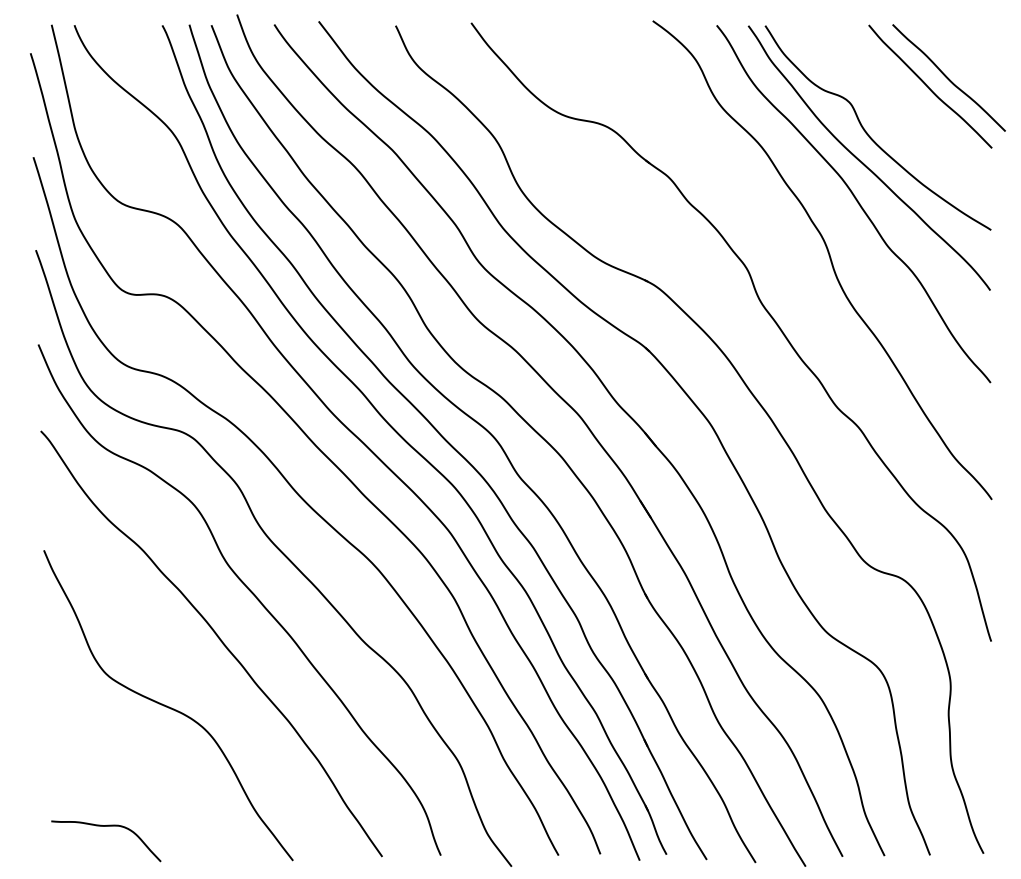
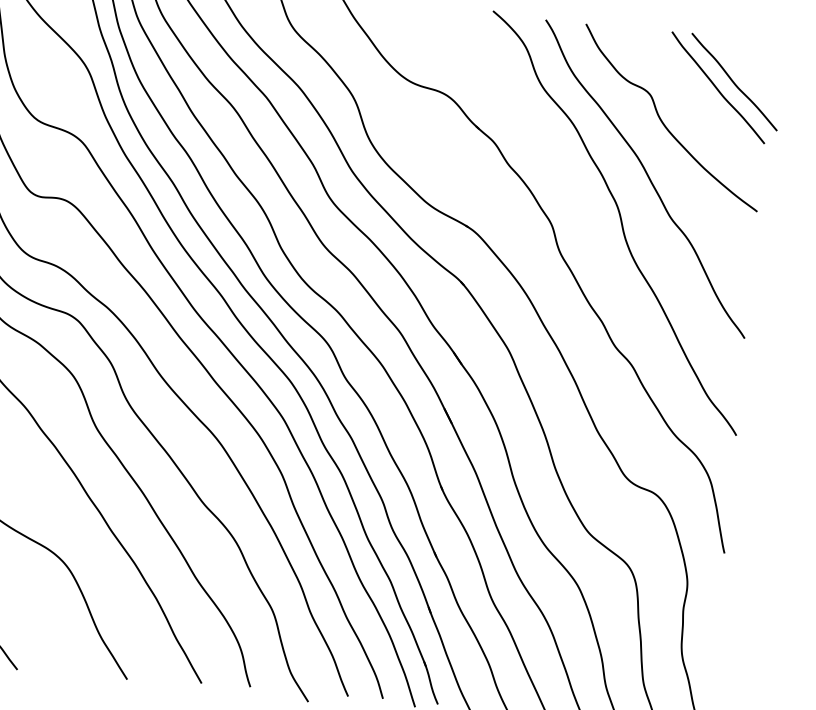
curve: (863, 162) -> (656, 145), removed

